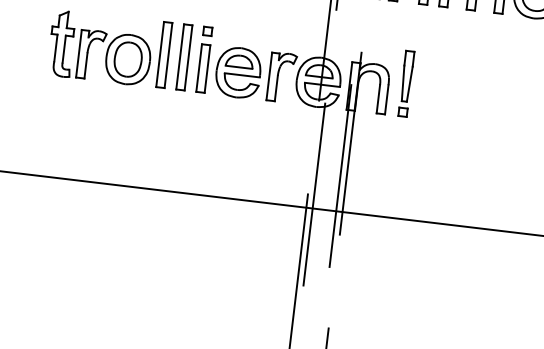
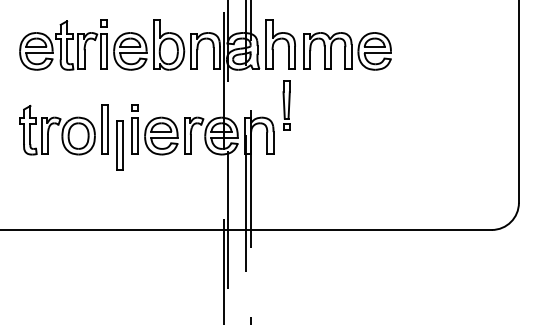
part: (183, 57) -> (119, 145), moved
part: (406, 83) -> (286, 105), moved

